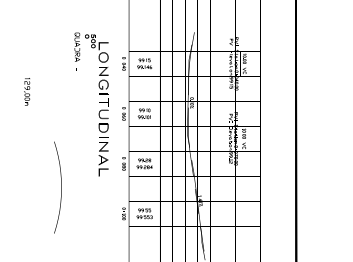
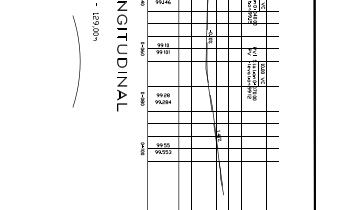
part: (27, 91) -> (96, 26), moved
curve: (61, 187) -> (80, 61), moved

